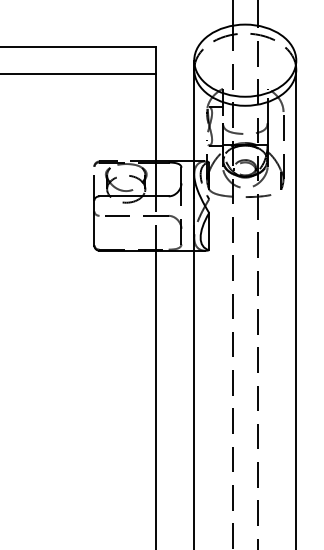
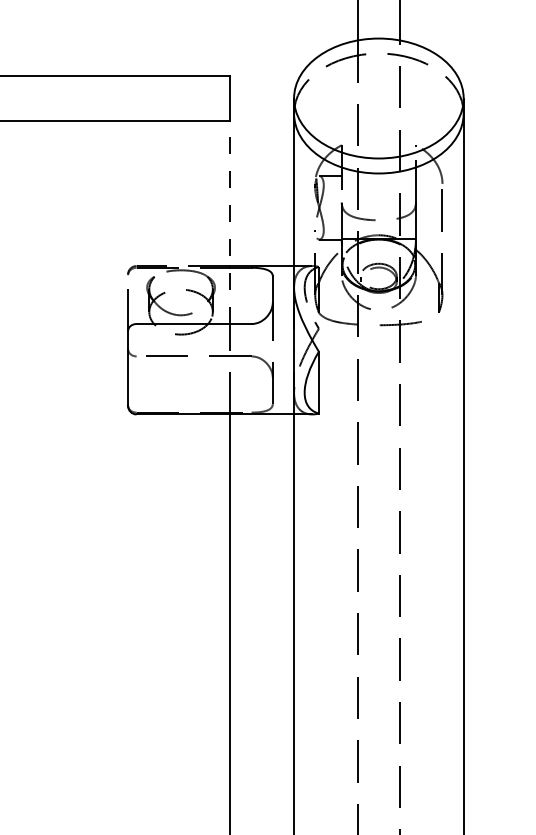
line: (155, 134) -> (229, 221), solid -> dashed

